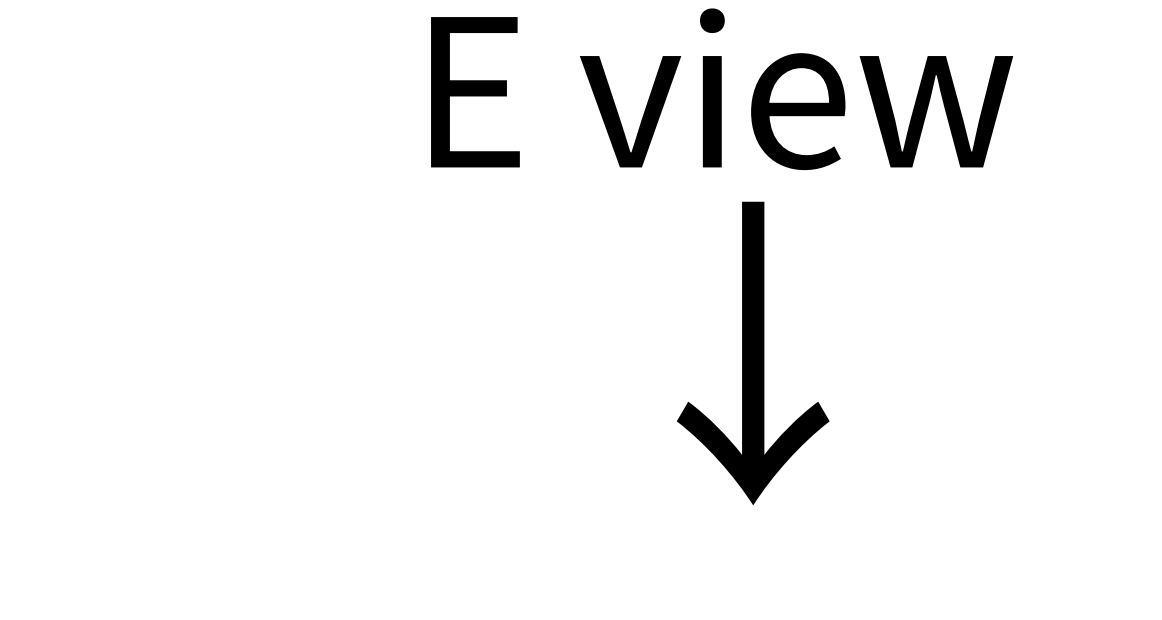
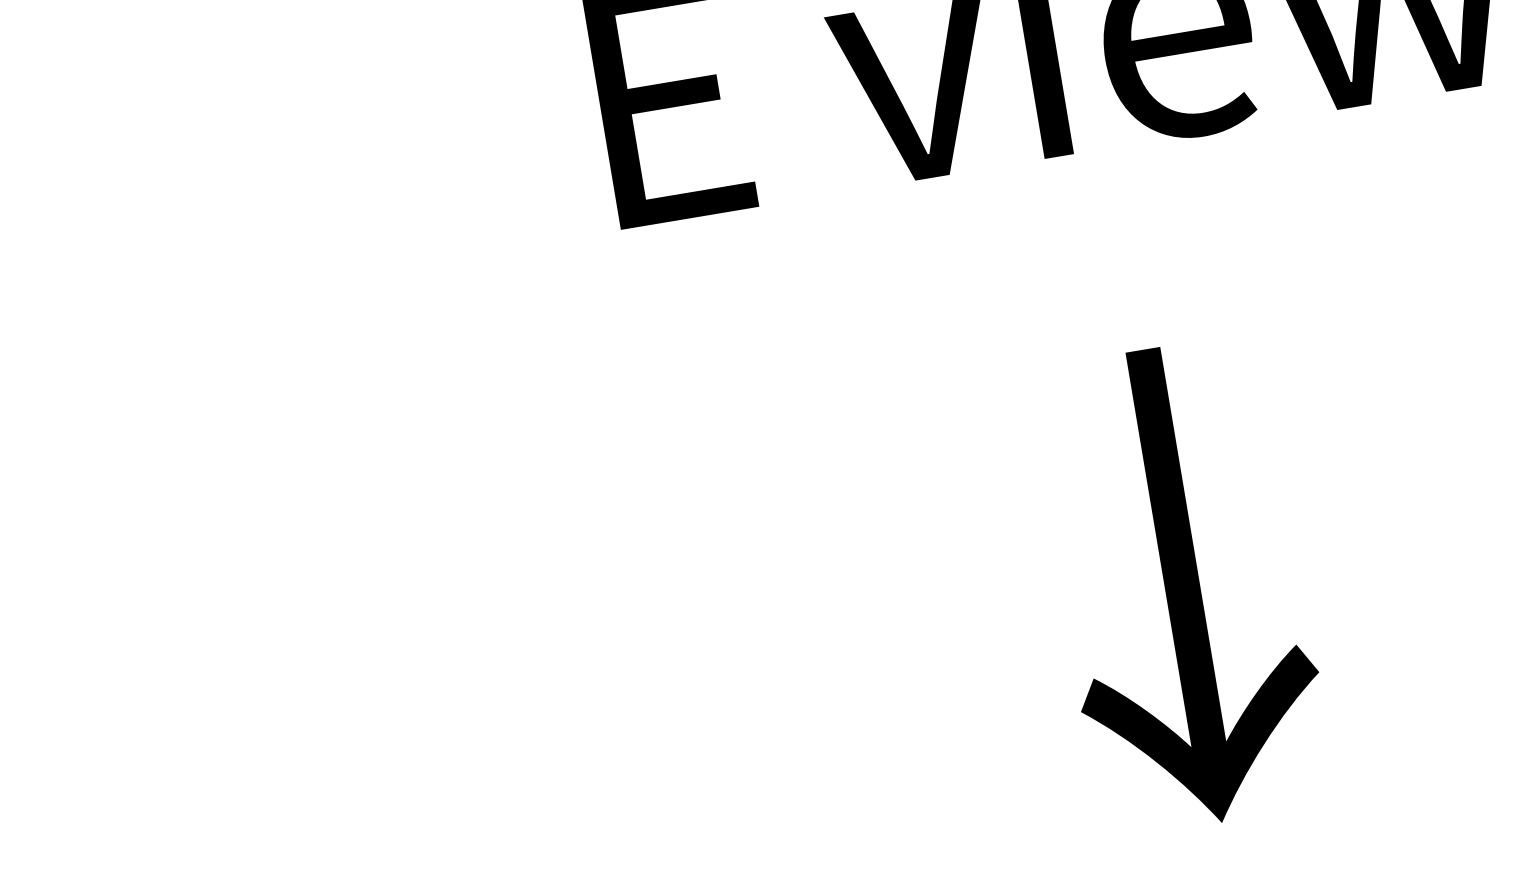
text: (753, 352) -> (1182, 584), moved

